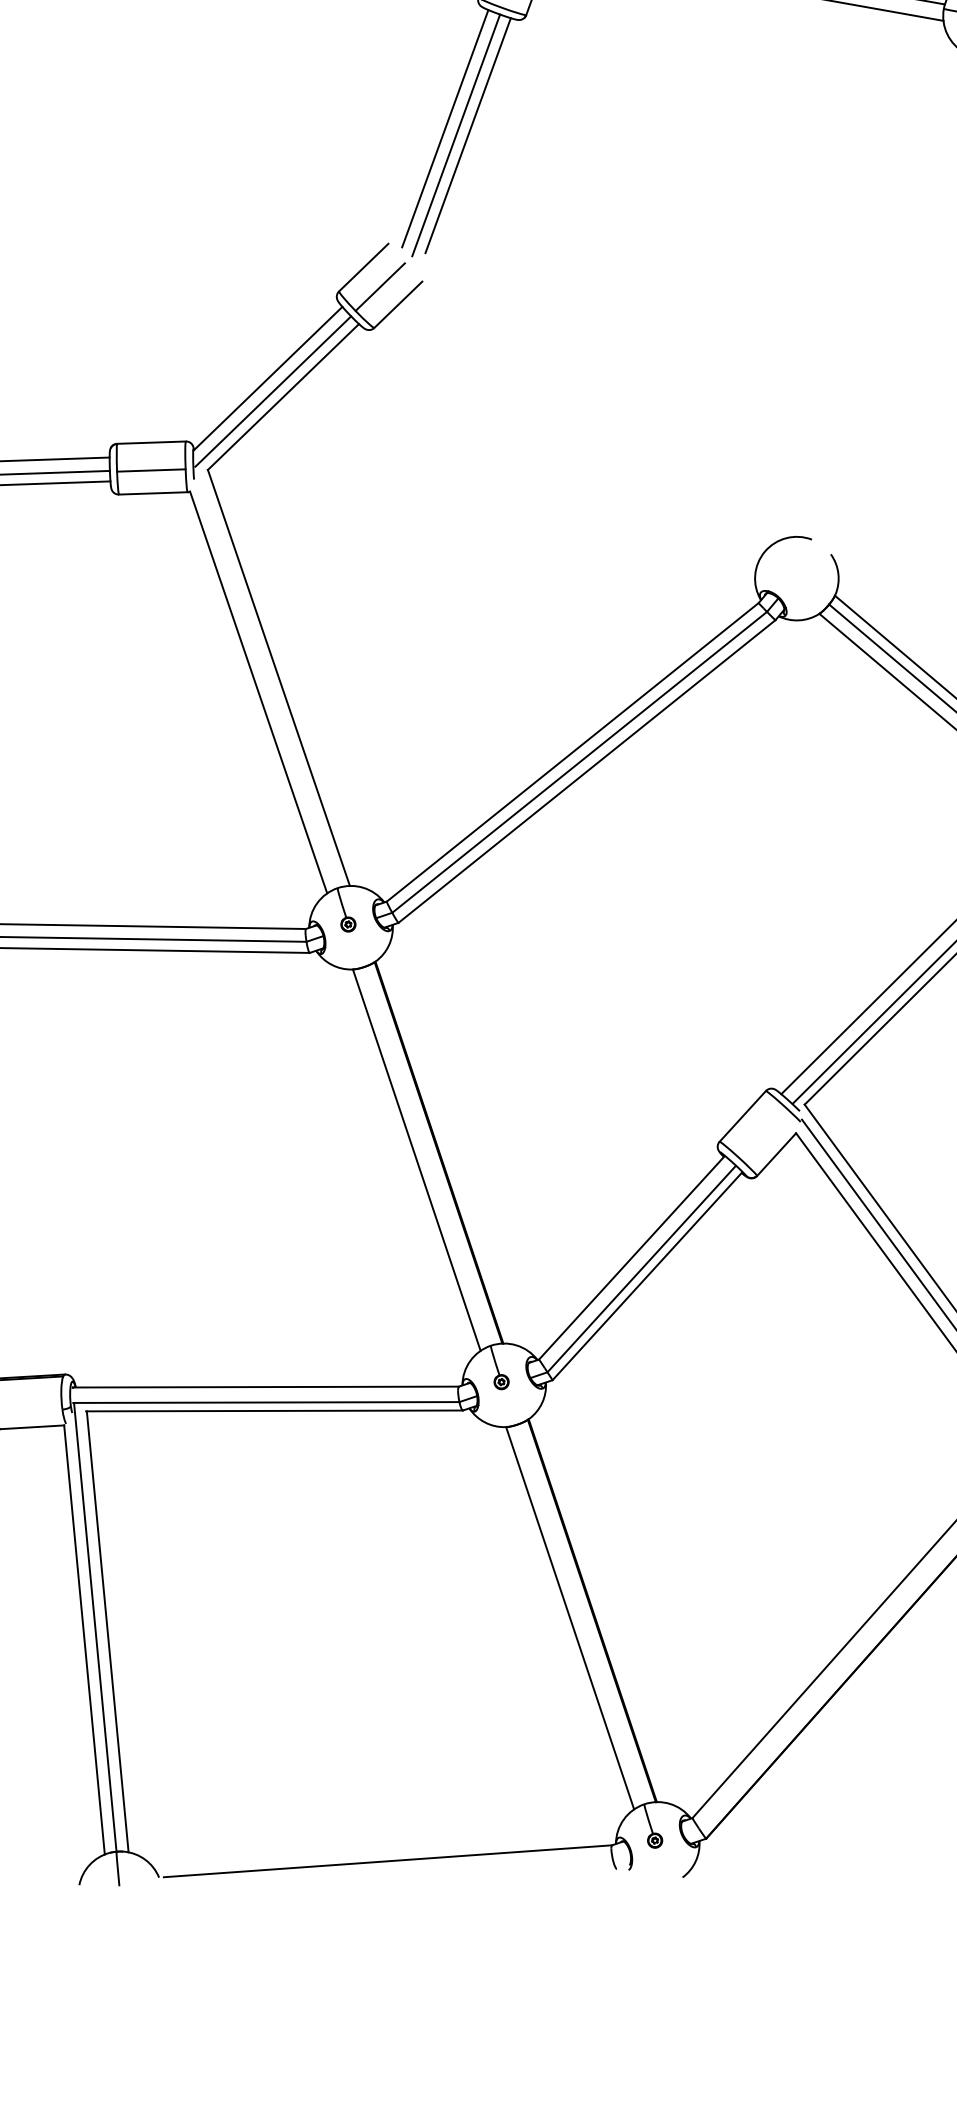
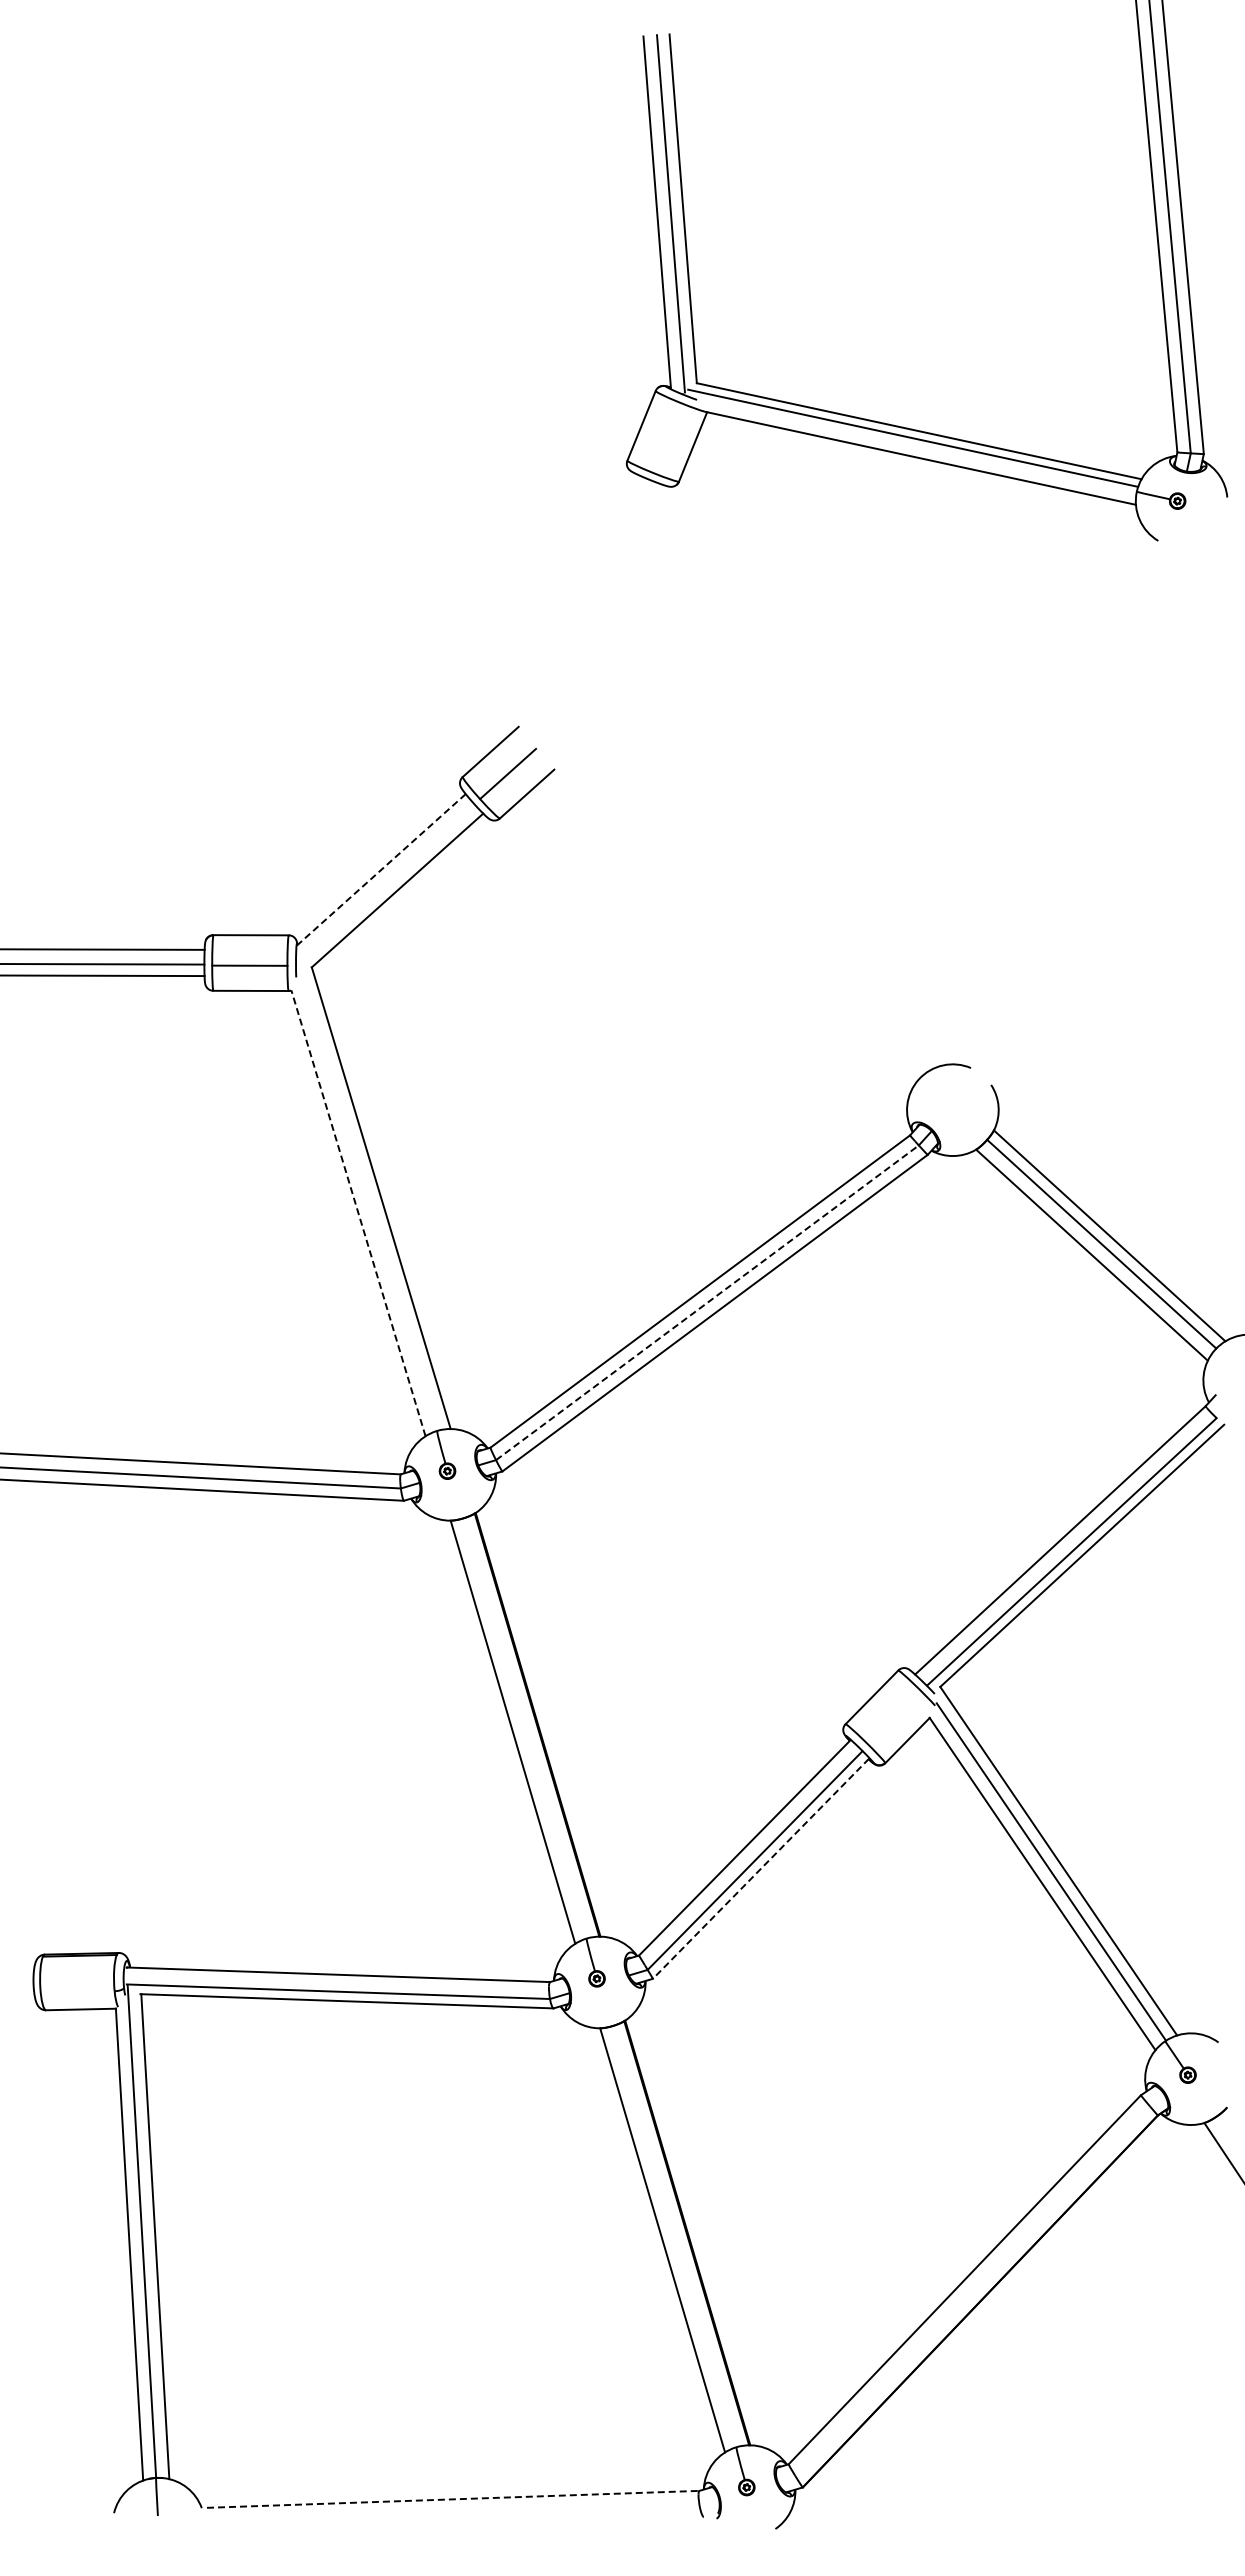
line: (445, 128) -> (585, 602), removed
line: (456, 135) -> (597, 610), removed
line: (467, 135) -> (609, 611), removed
line: (267, 379) -> (380, 870), solid -> dashed
line: (273, 390) -> (386, 883), removed
line: (258, 692) -> (358, 1213), solid -> dashed
line: (579, 762) -> (707, 1302), solid -> dashed
line: (646, 1277) -> (760, 1869), solid -> dashed
line: (388, 1861) -> (453, 2499), solid -> dashed

